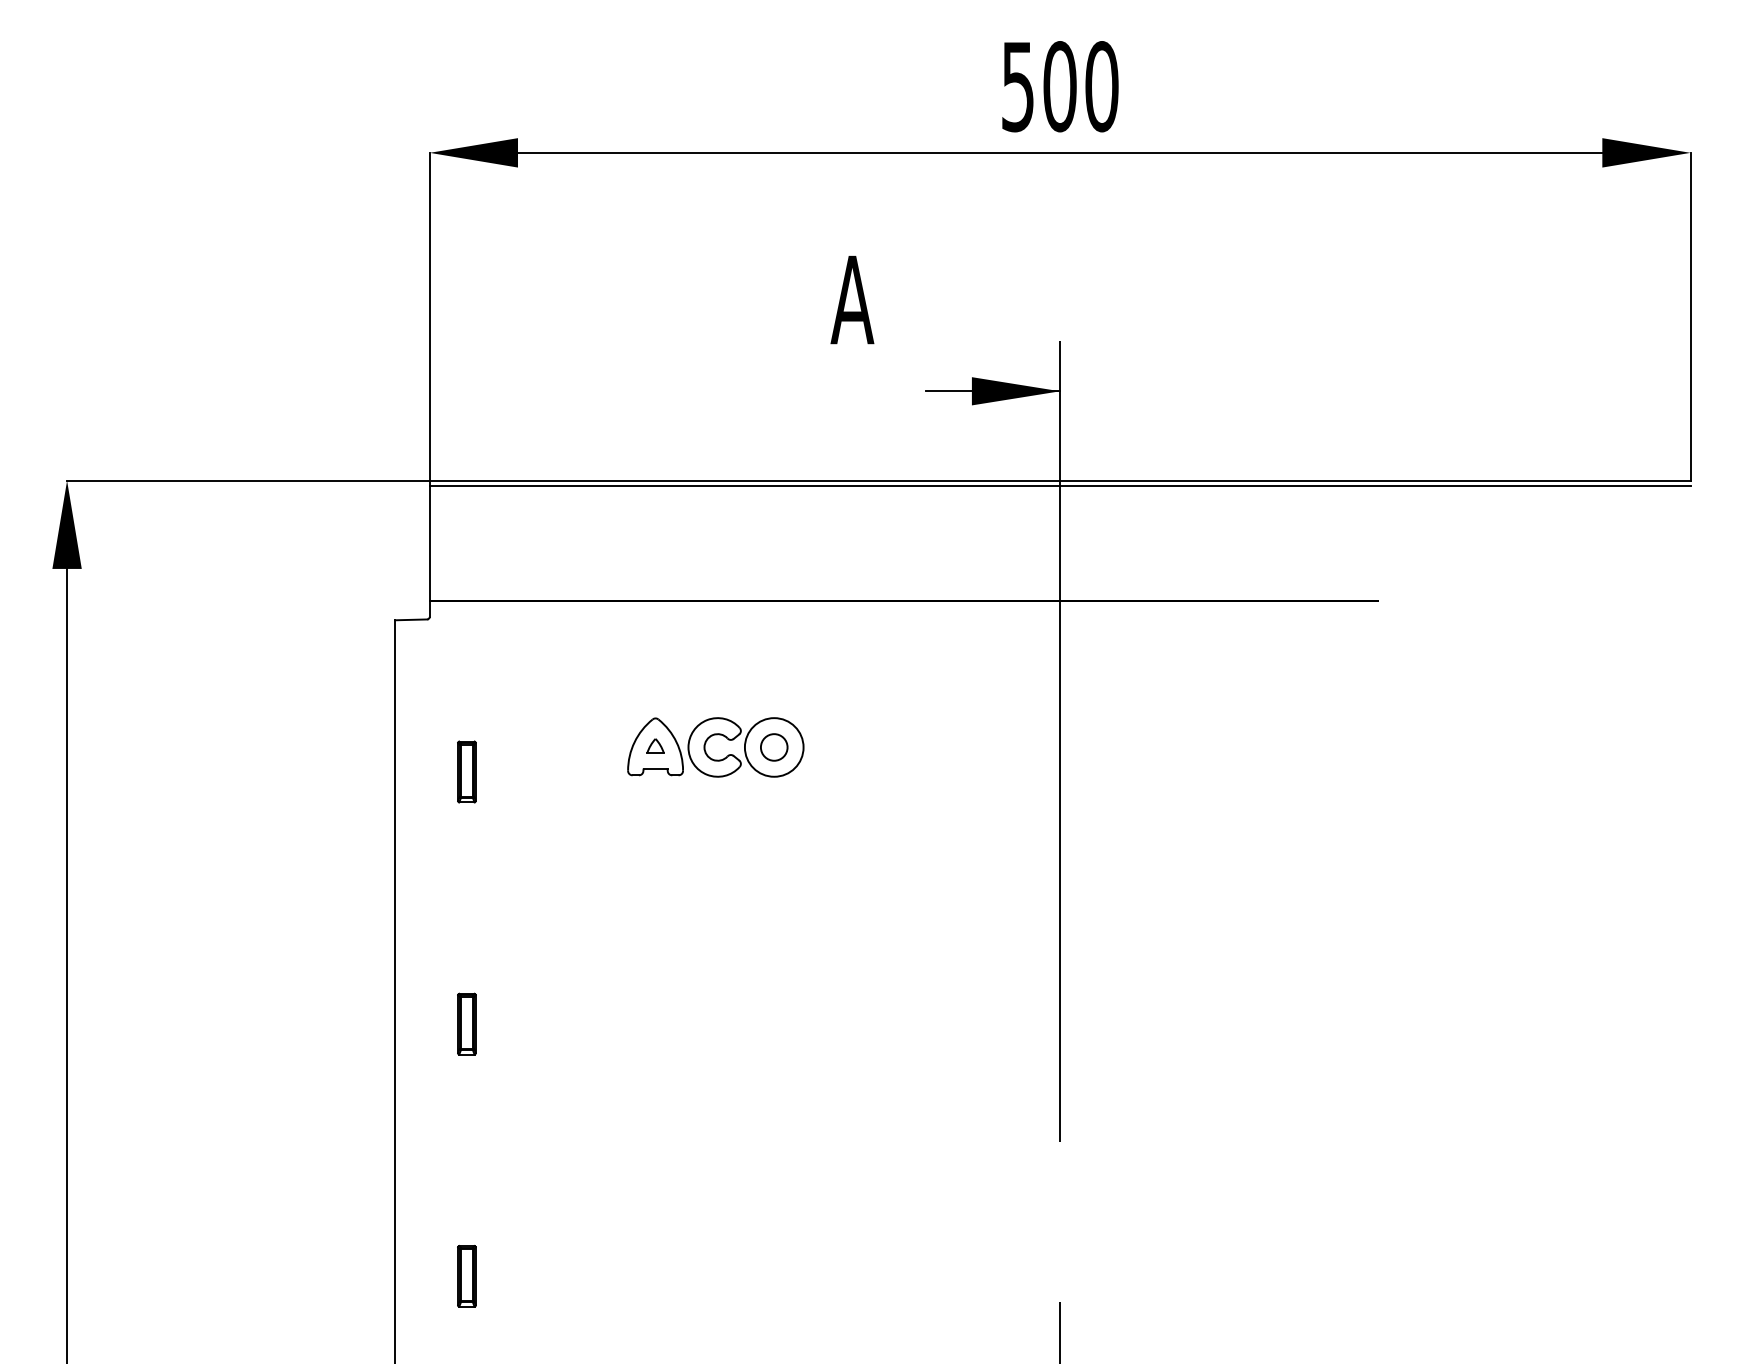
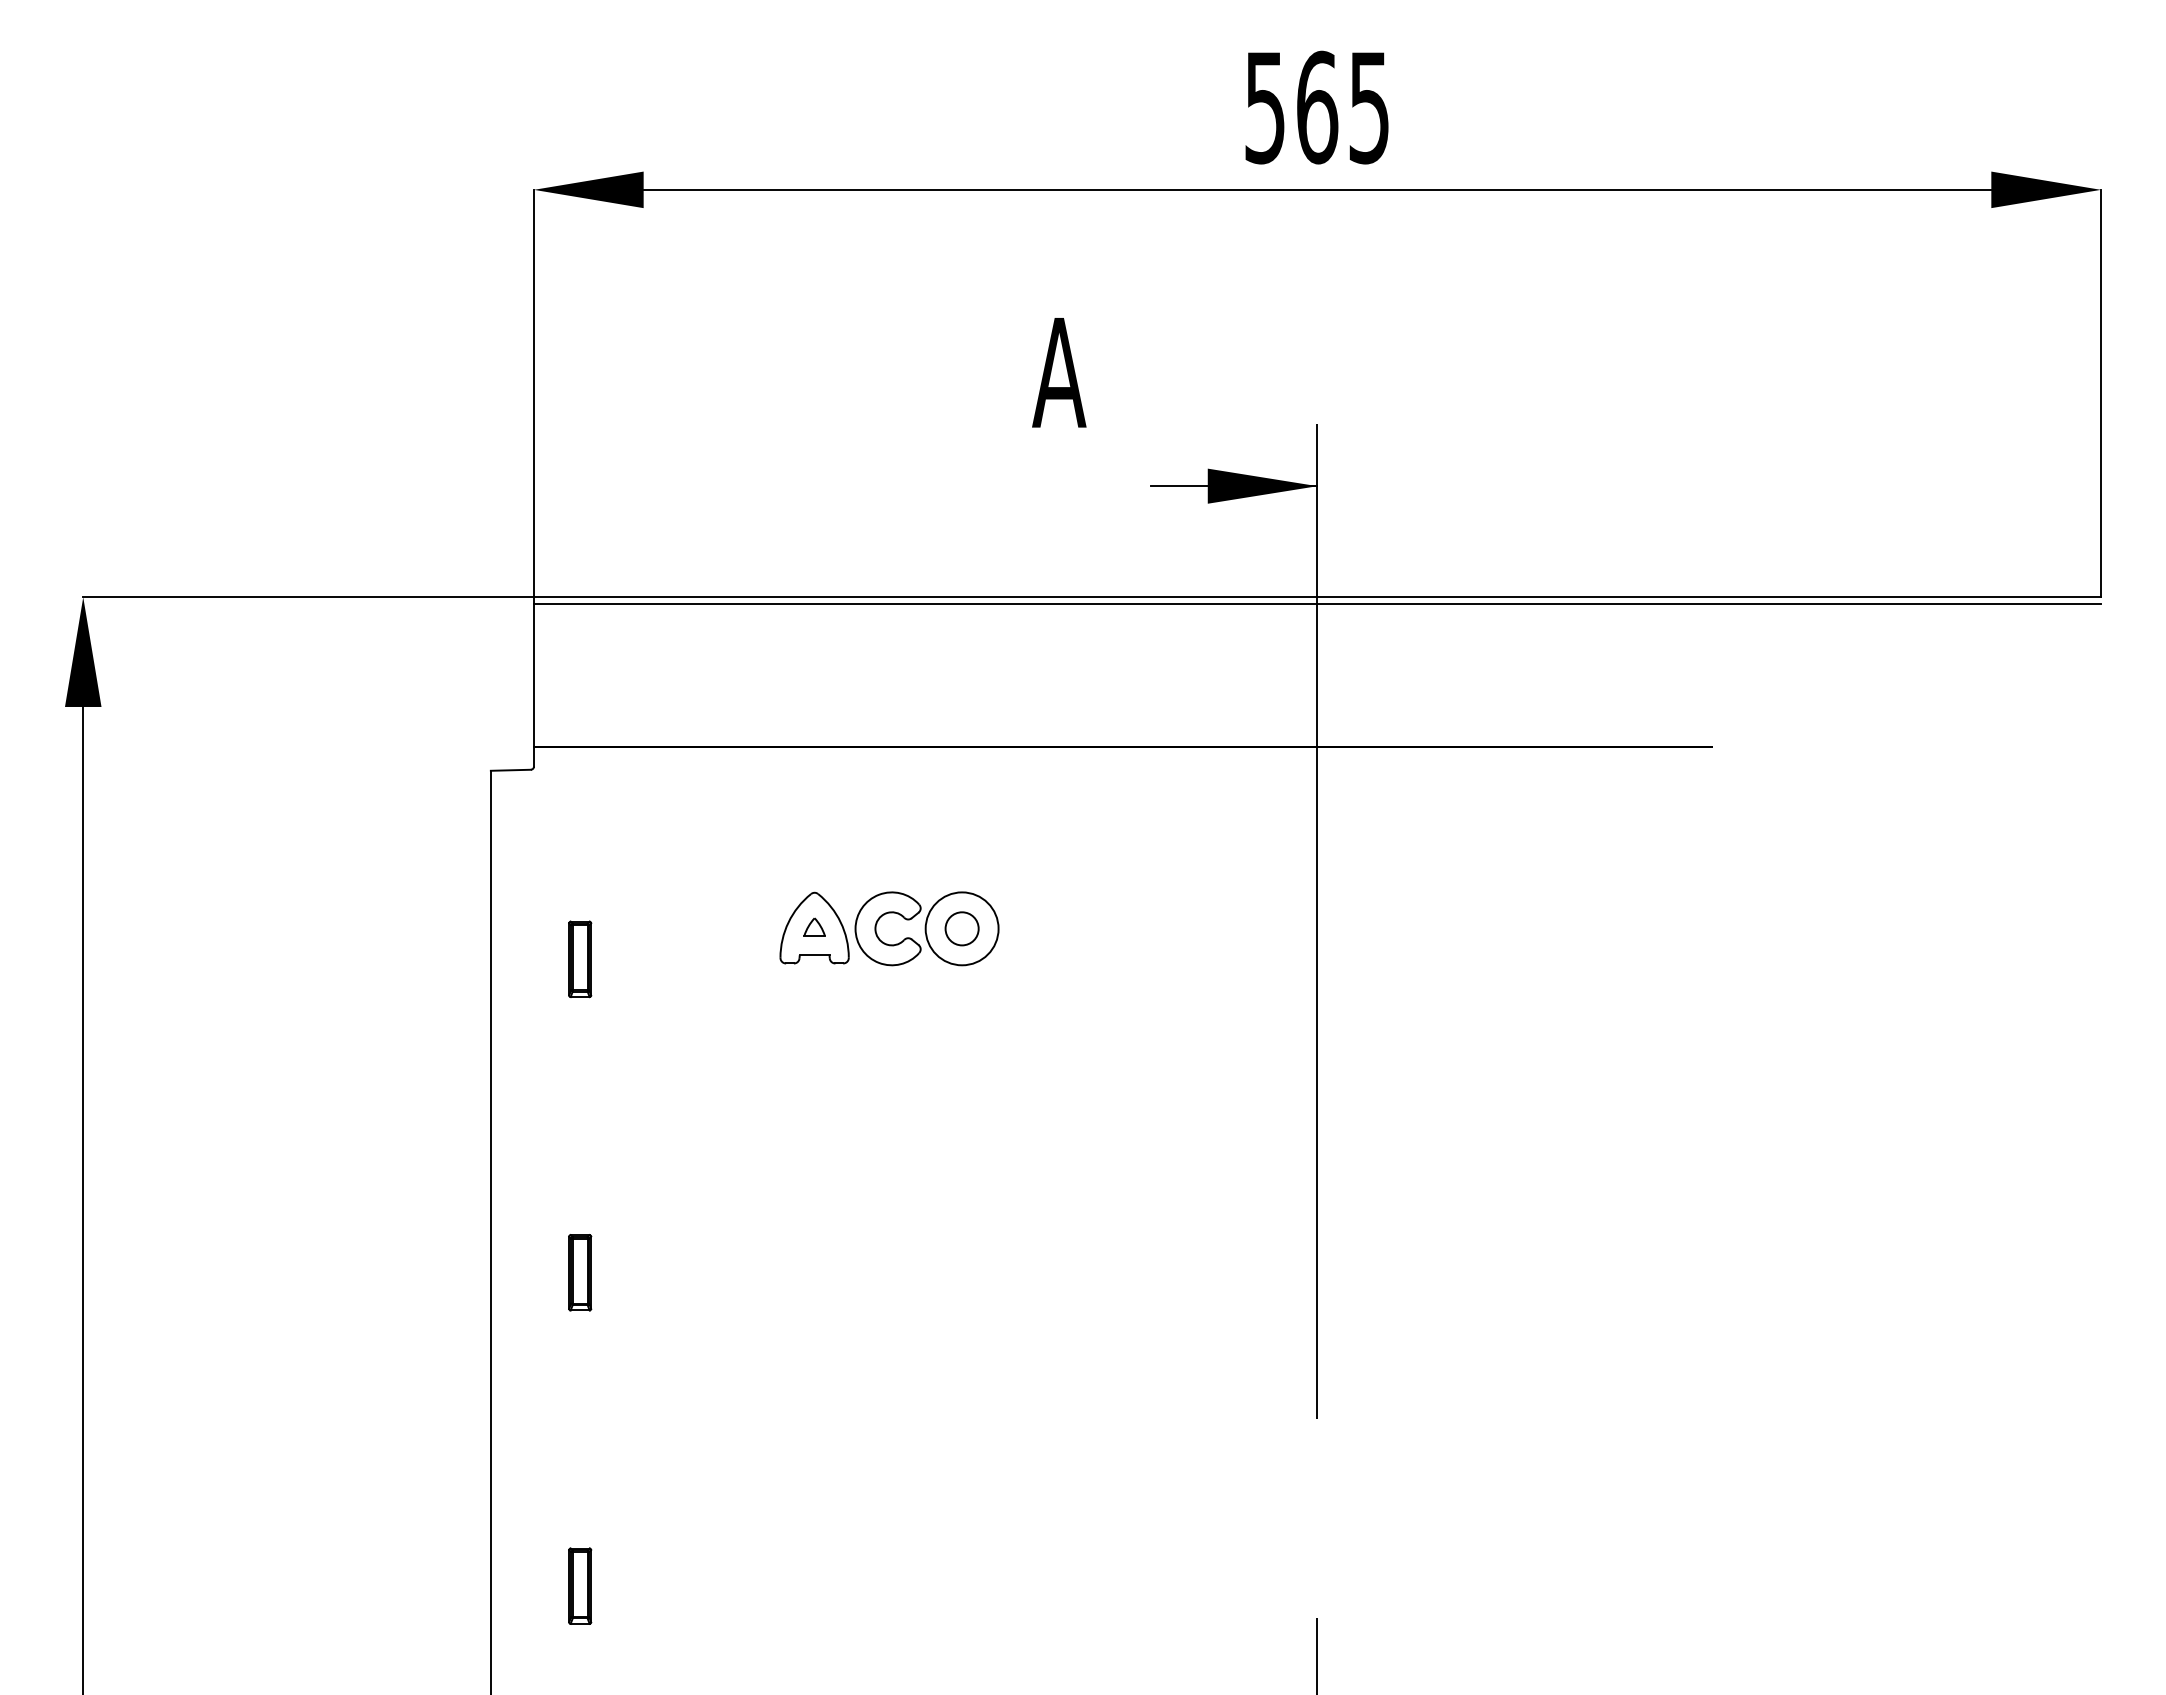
text: (1081, 86) -> (1343, 107), 500 -> 565

